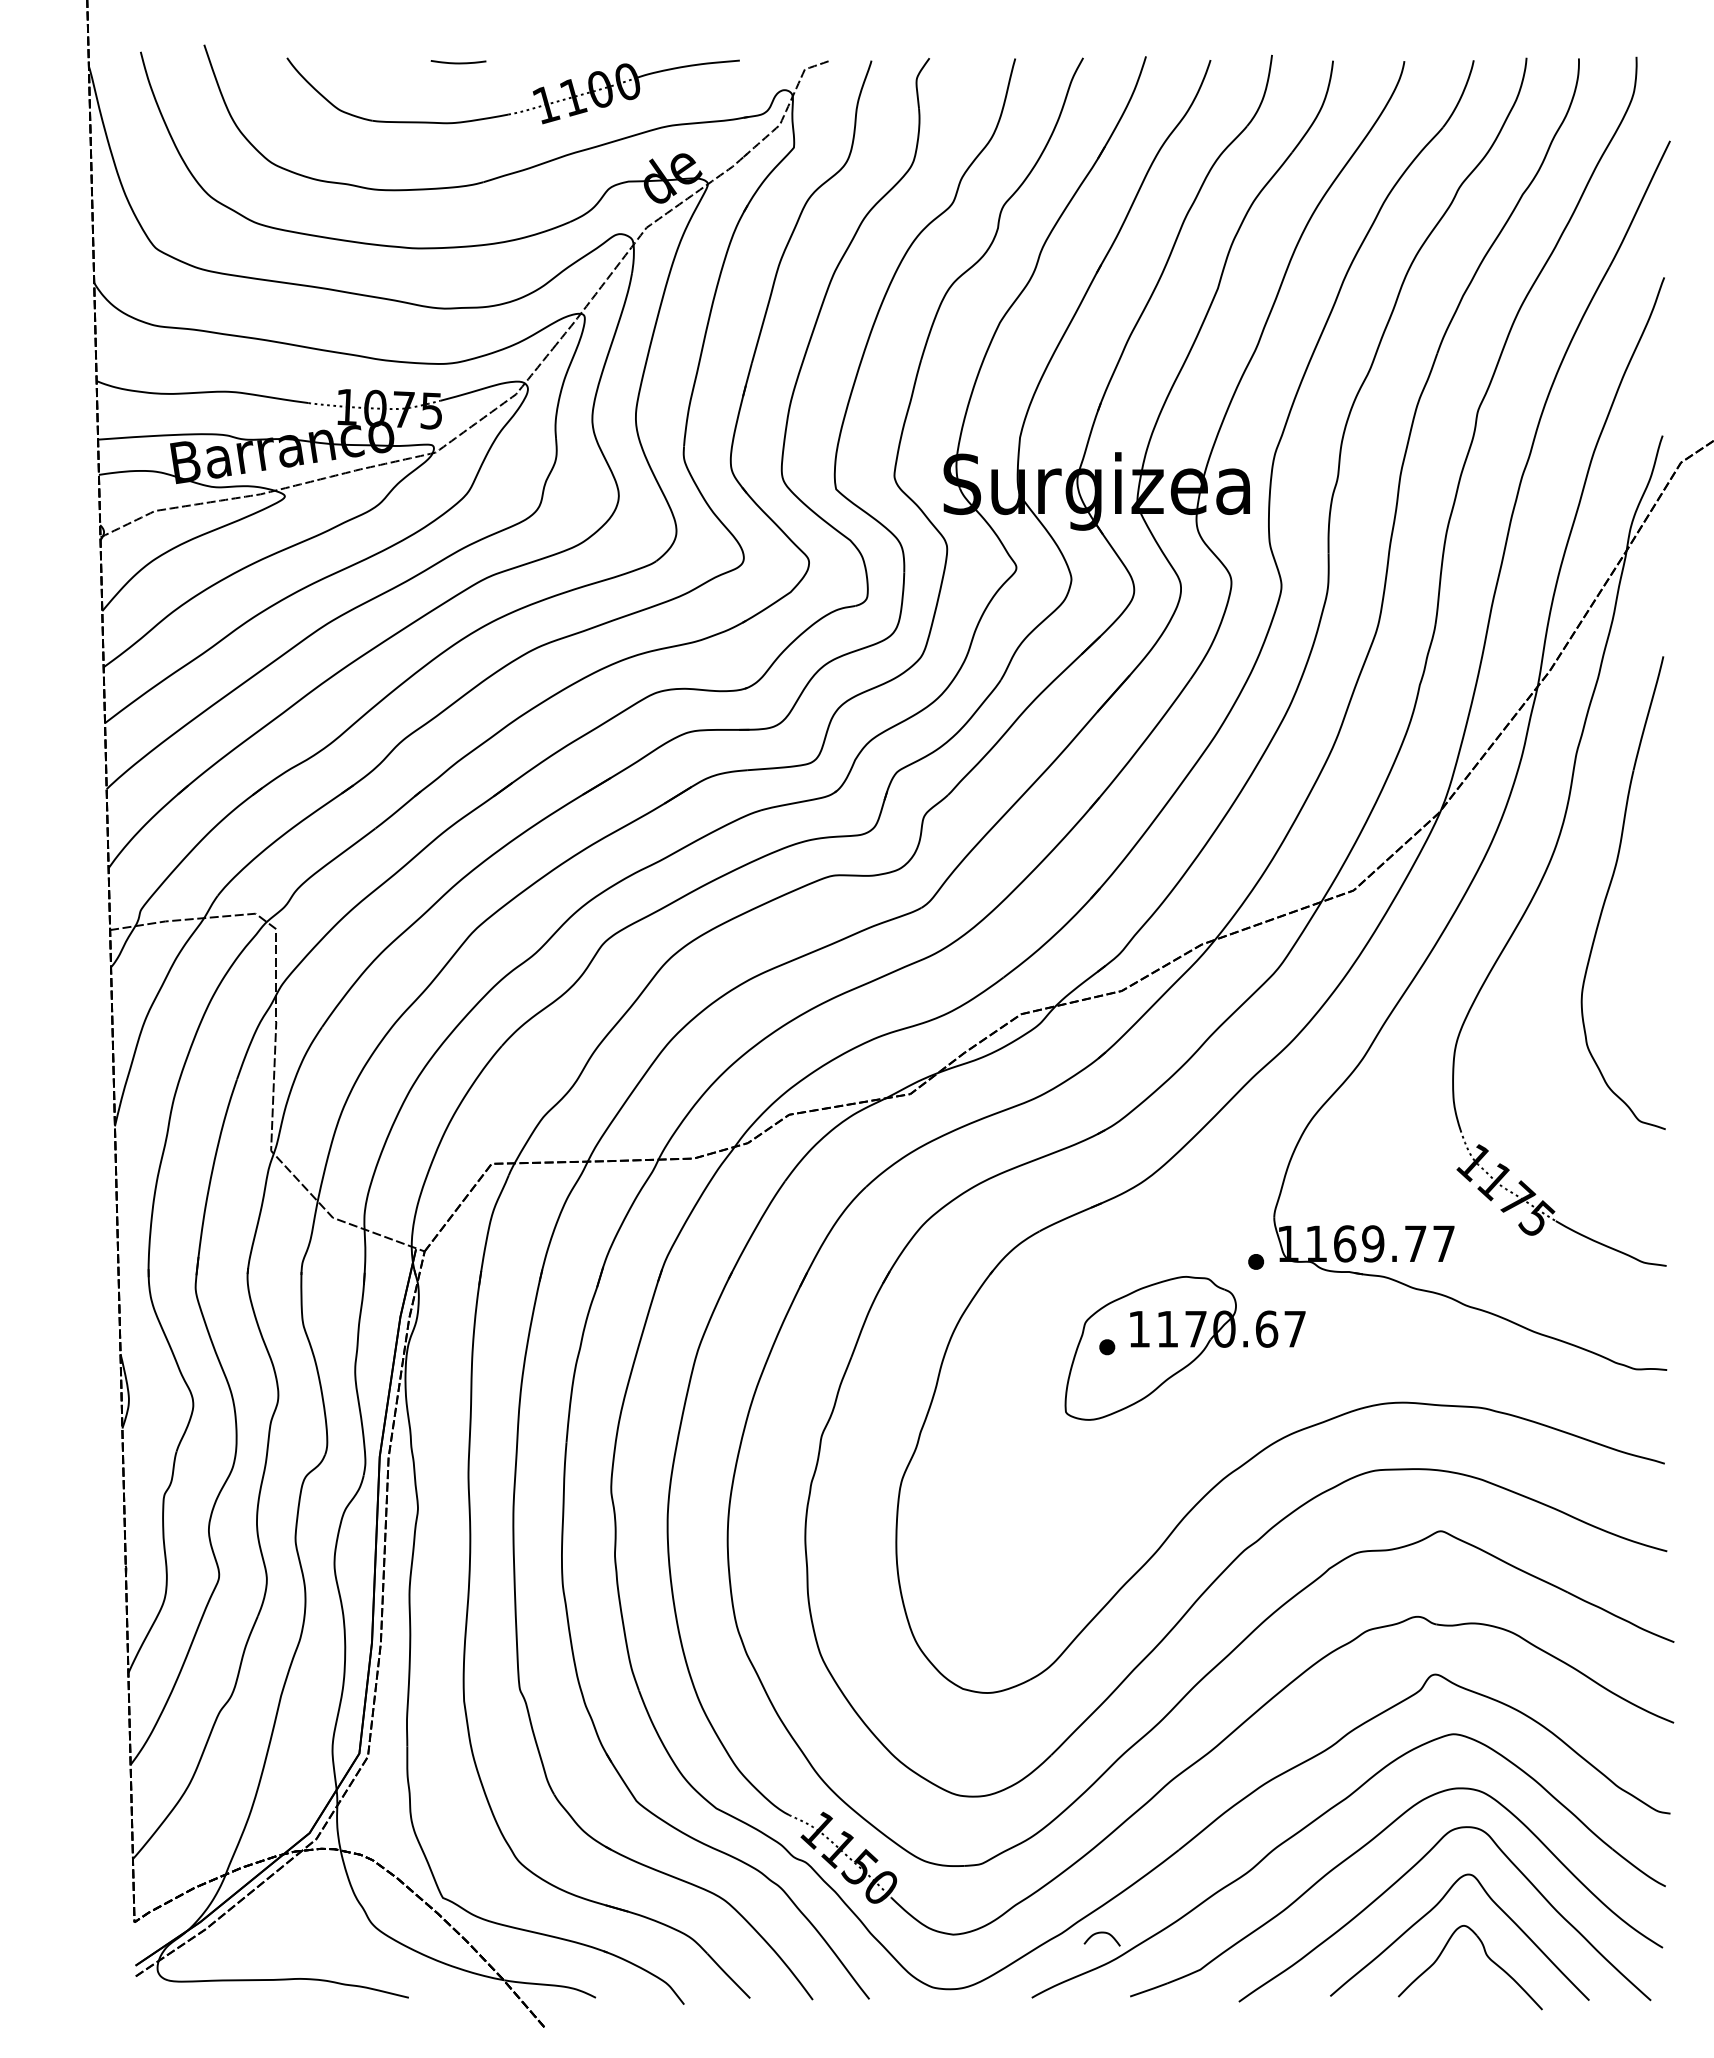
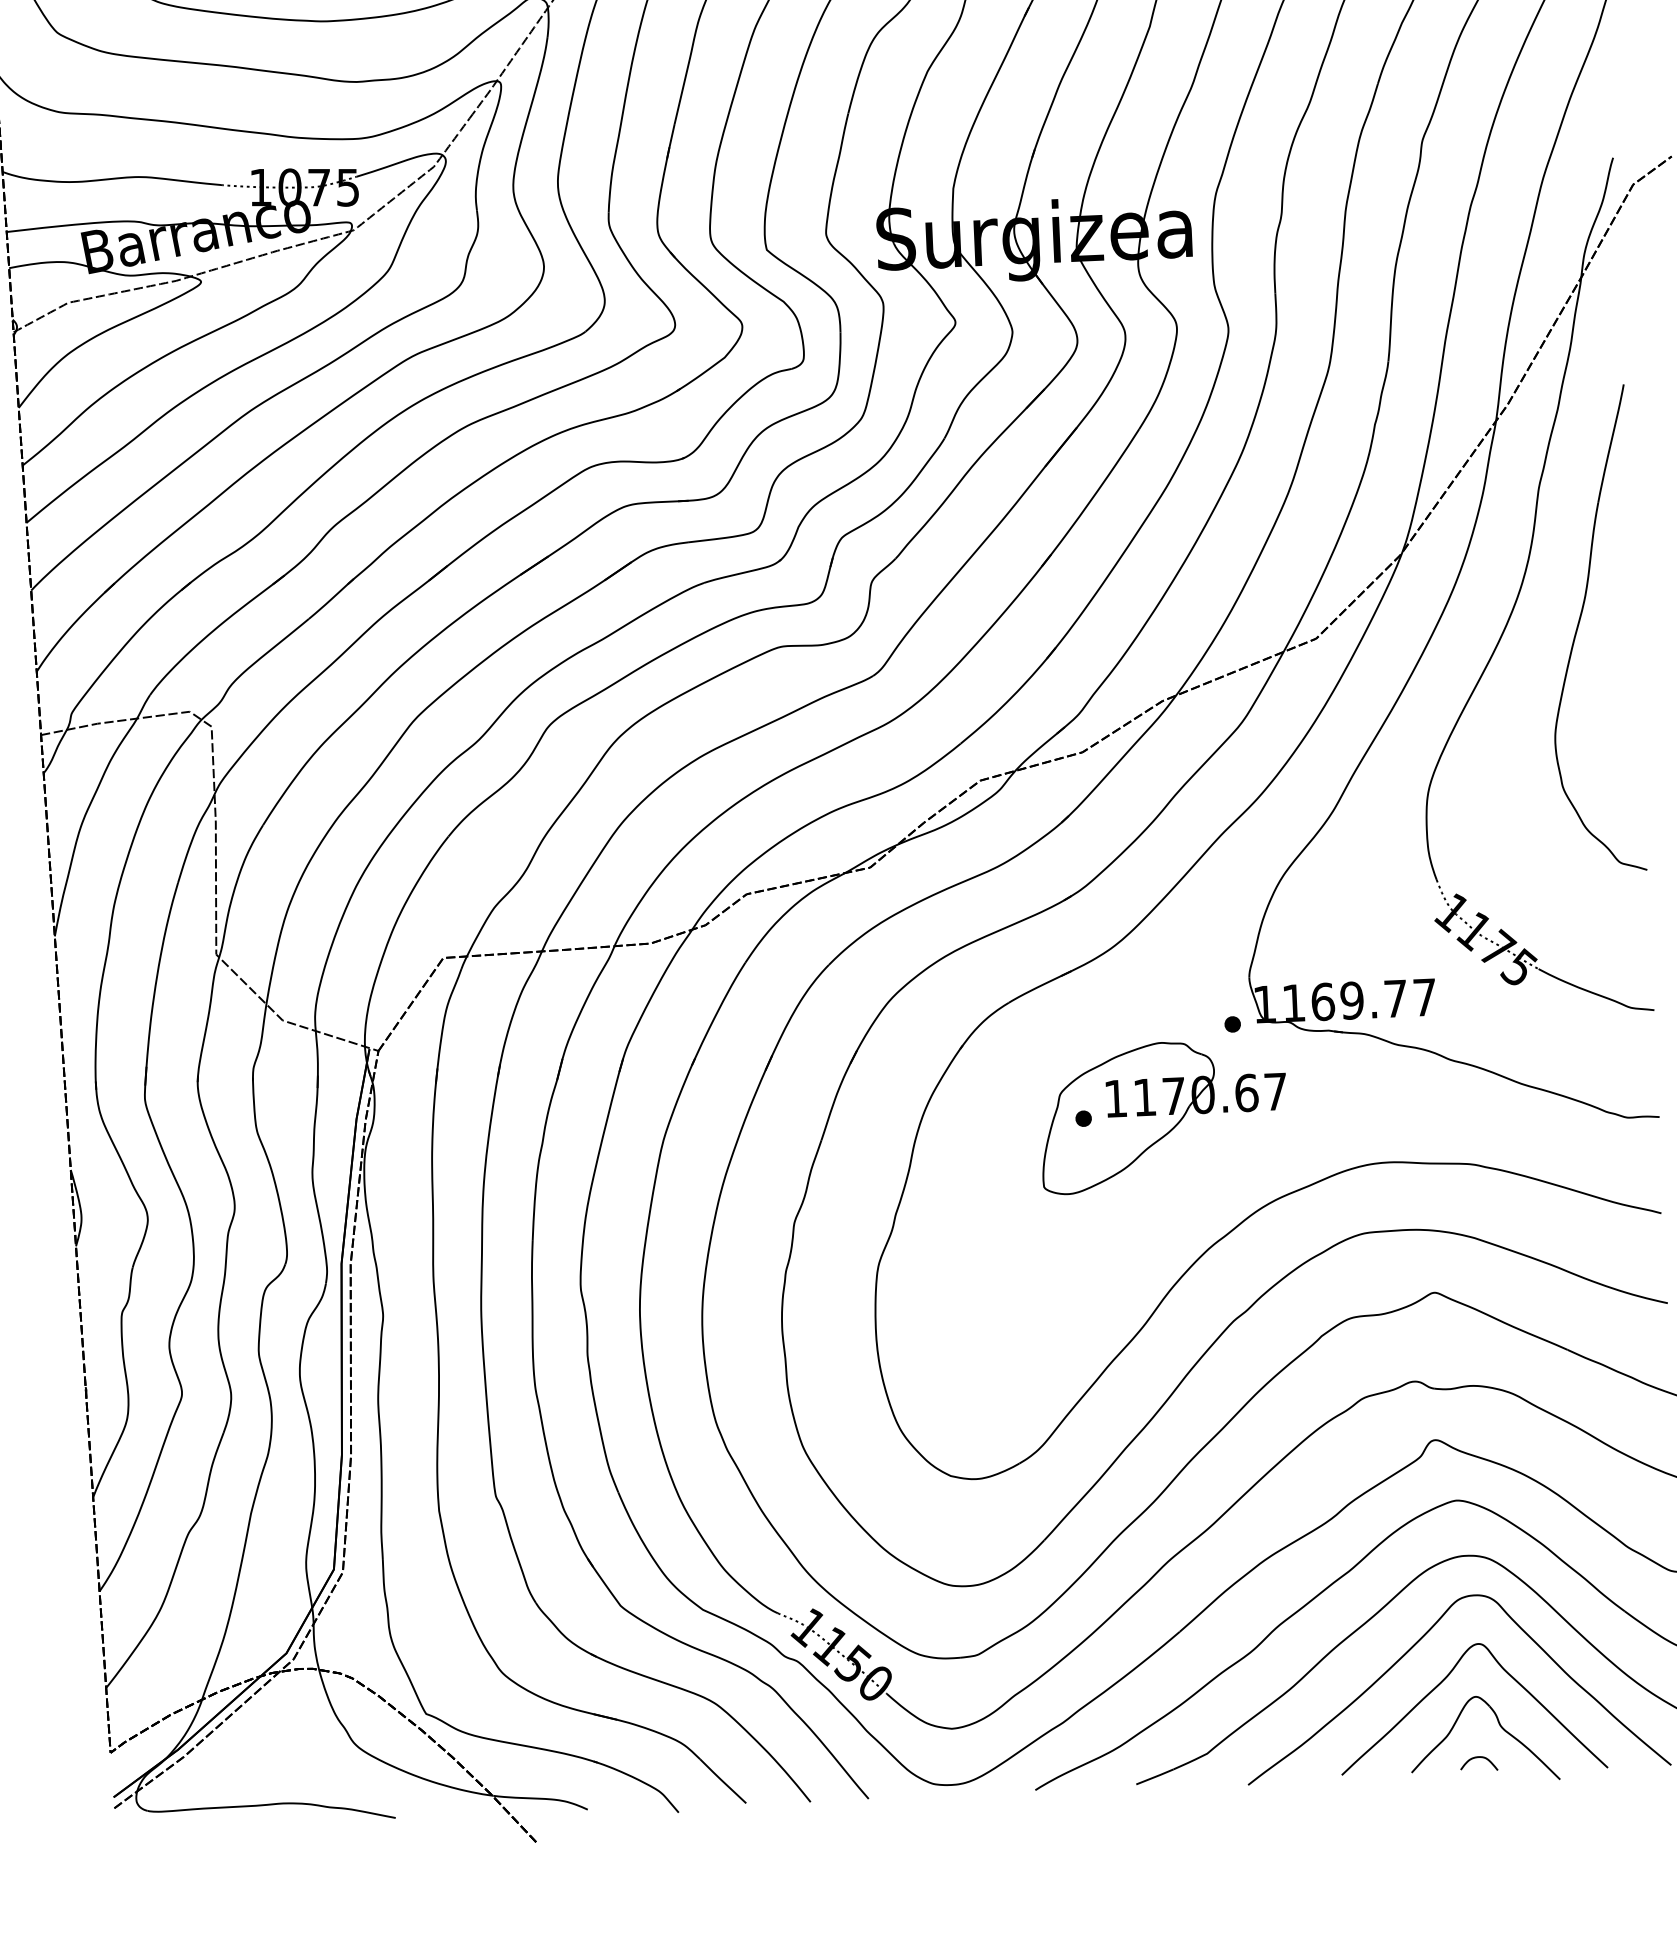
curve: (1101, 1933) -> (1478, 1758), moved

